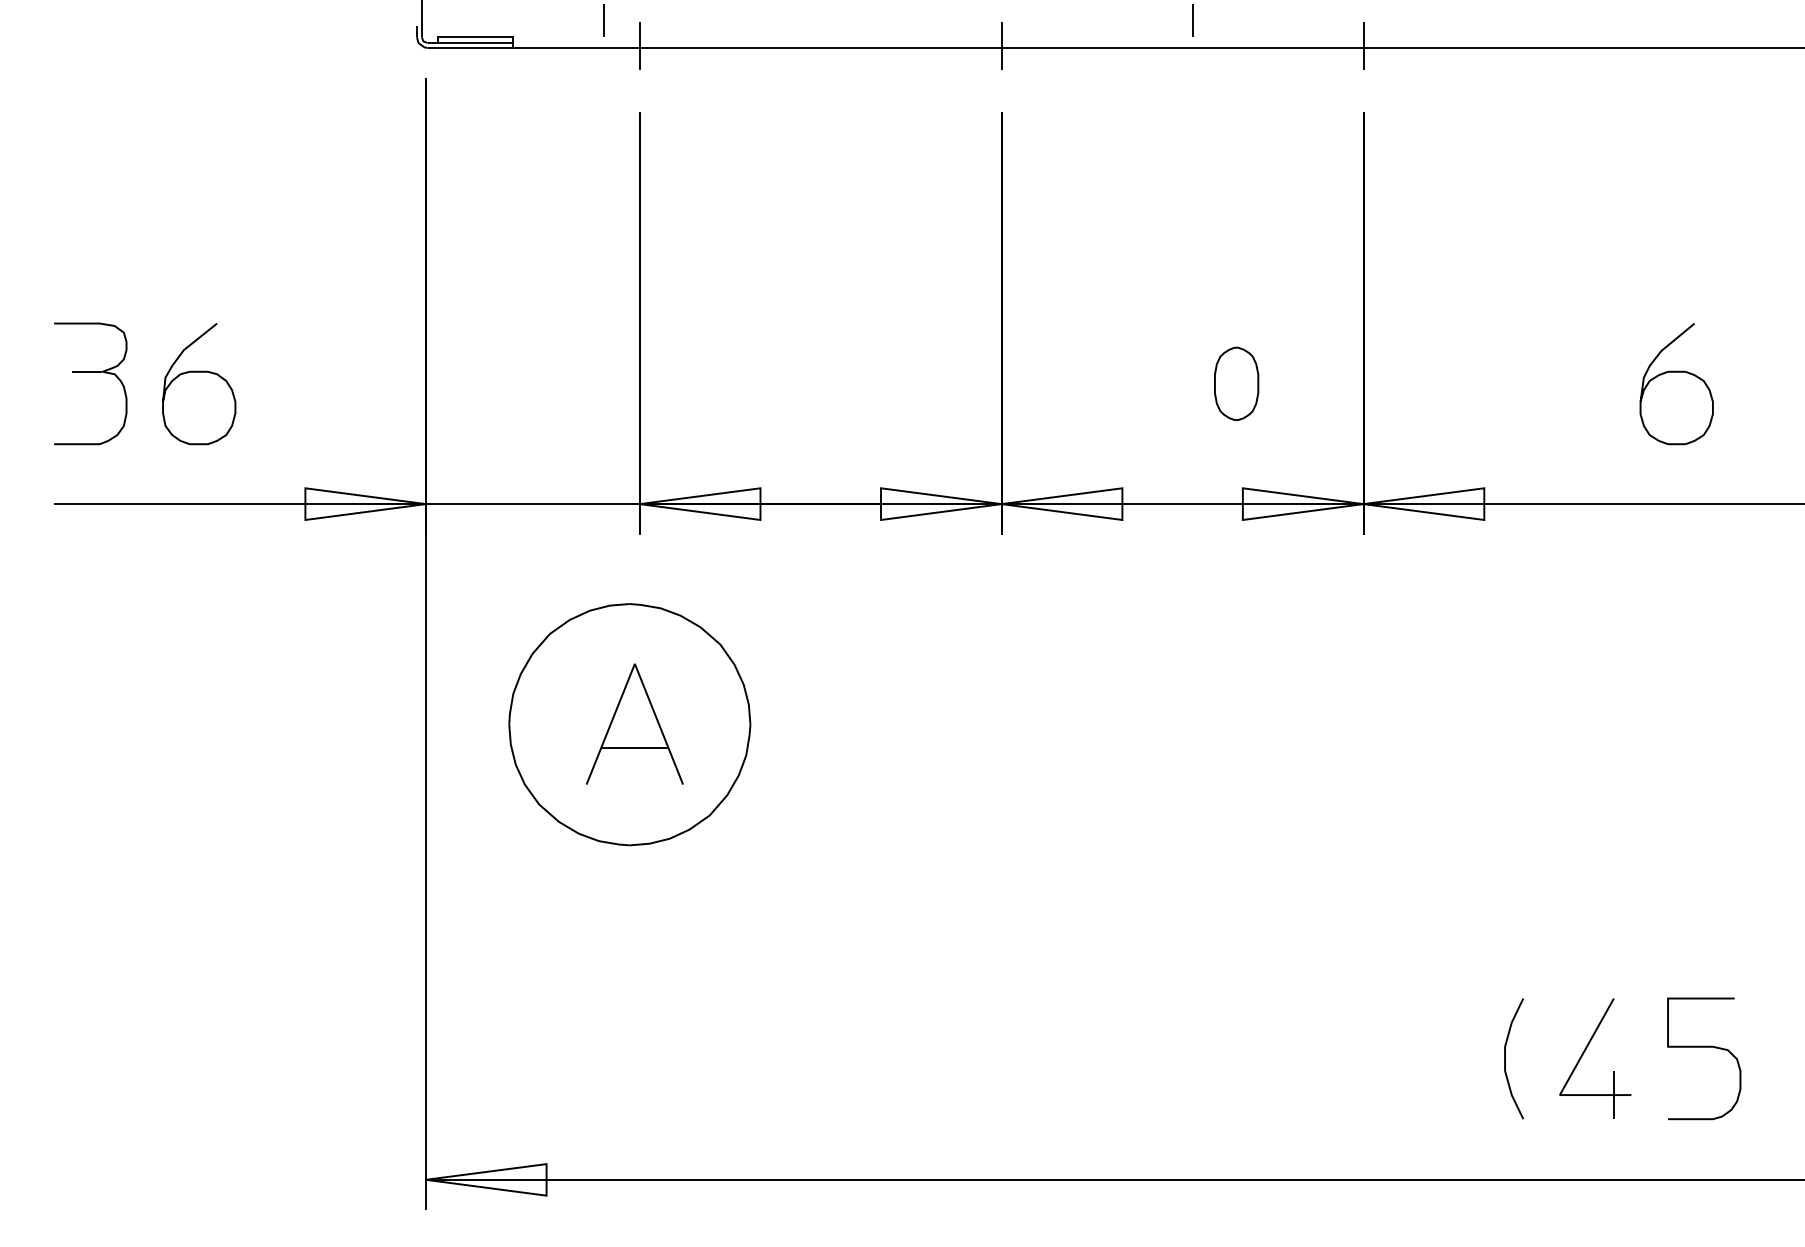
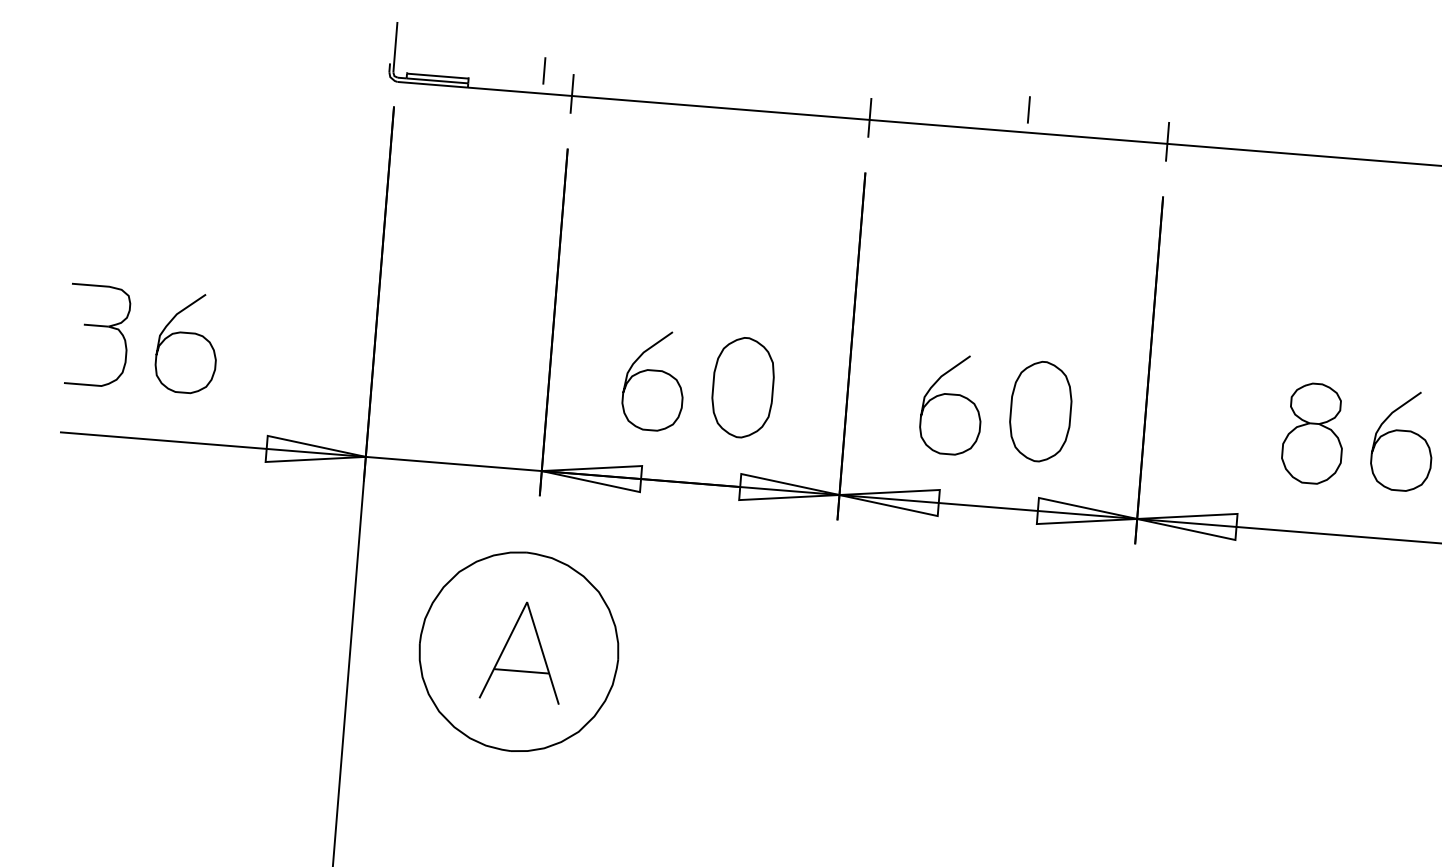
curve: (766, 372) -> (654, 371), added
curve: (1128, 372) -> (952, 395), added
part: (874, 383) -> (742, 387), added
part: (1236, 383) -> (1040, 411), size x1.67
part: (1567, 383) -> (1312, 433), added

